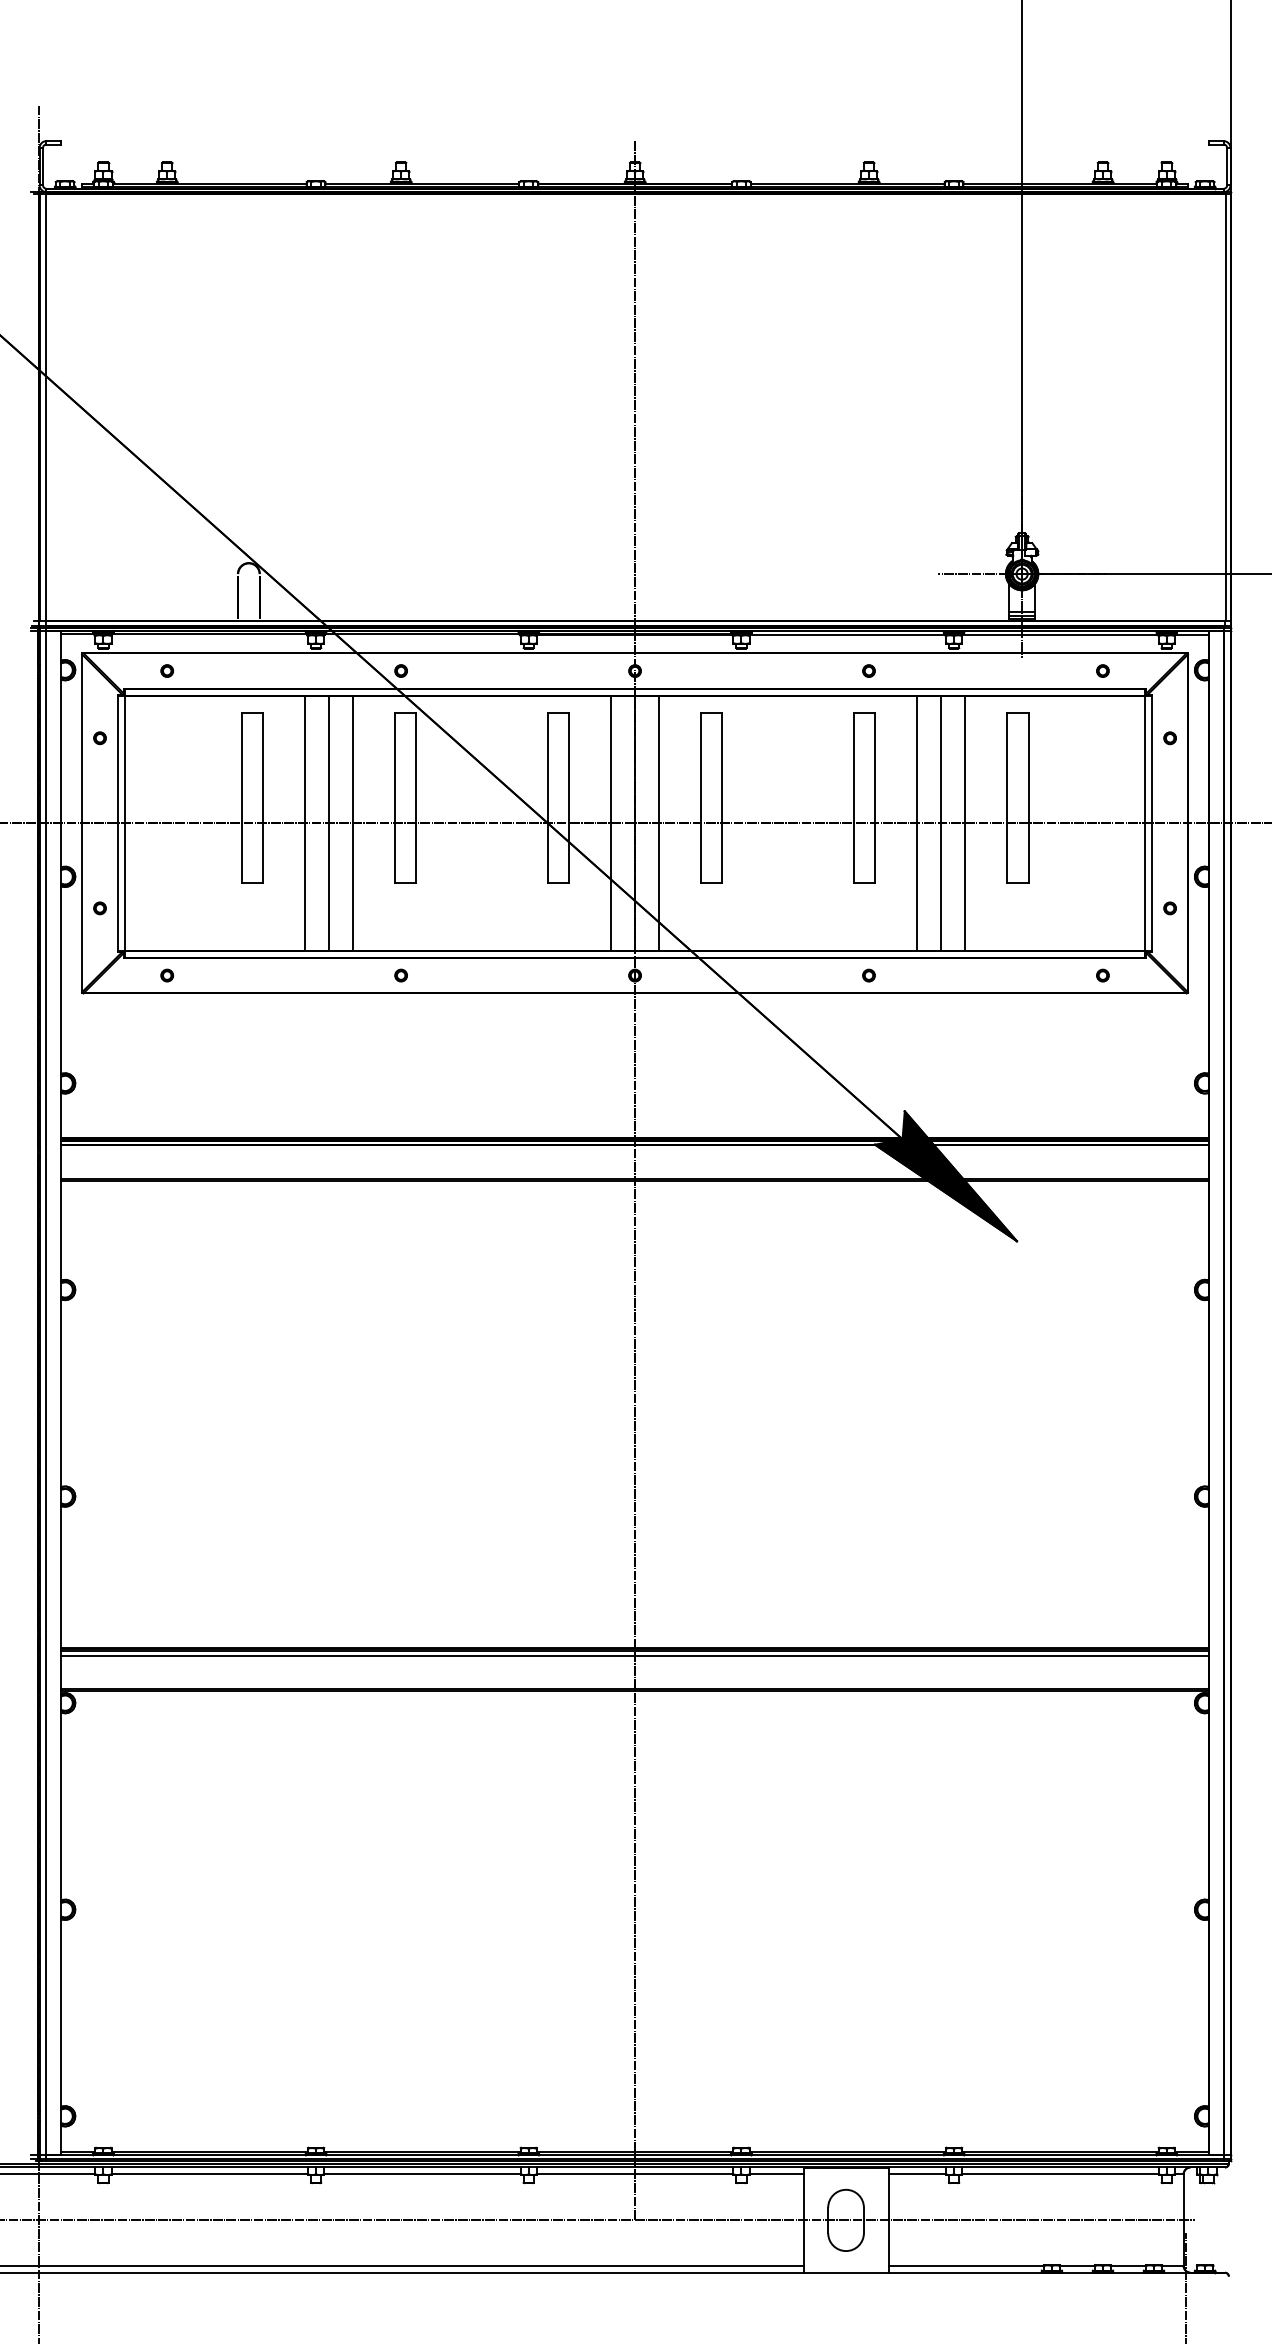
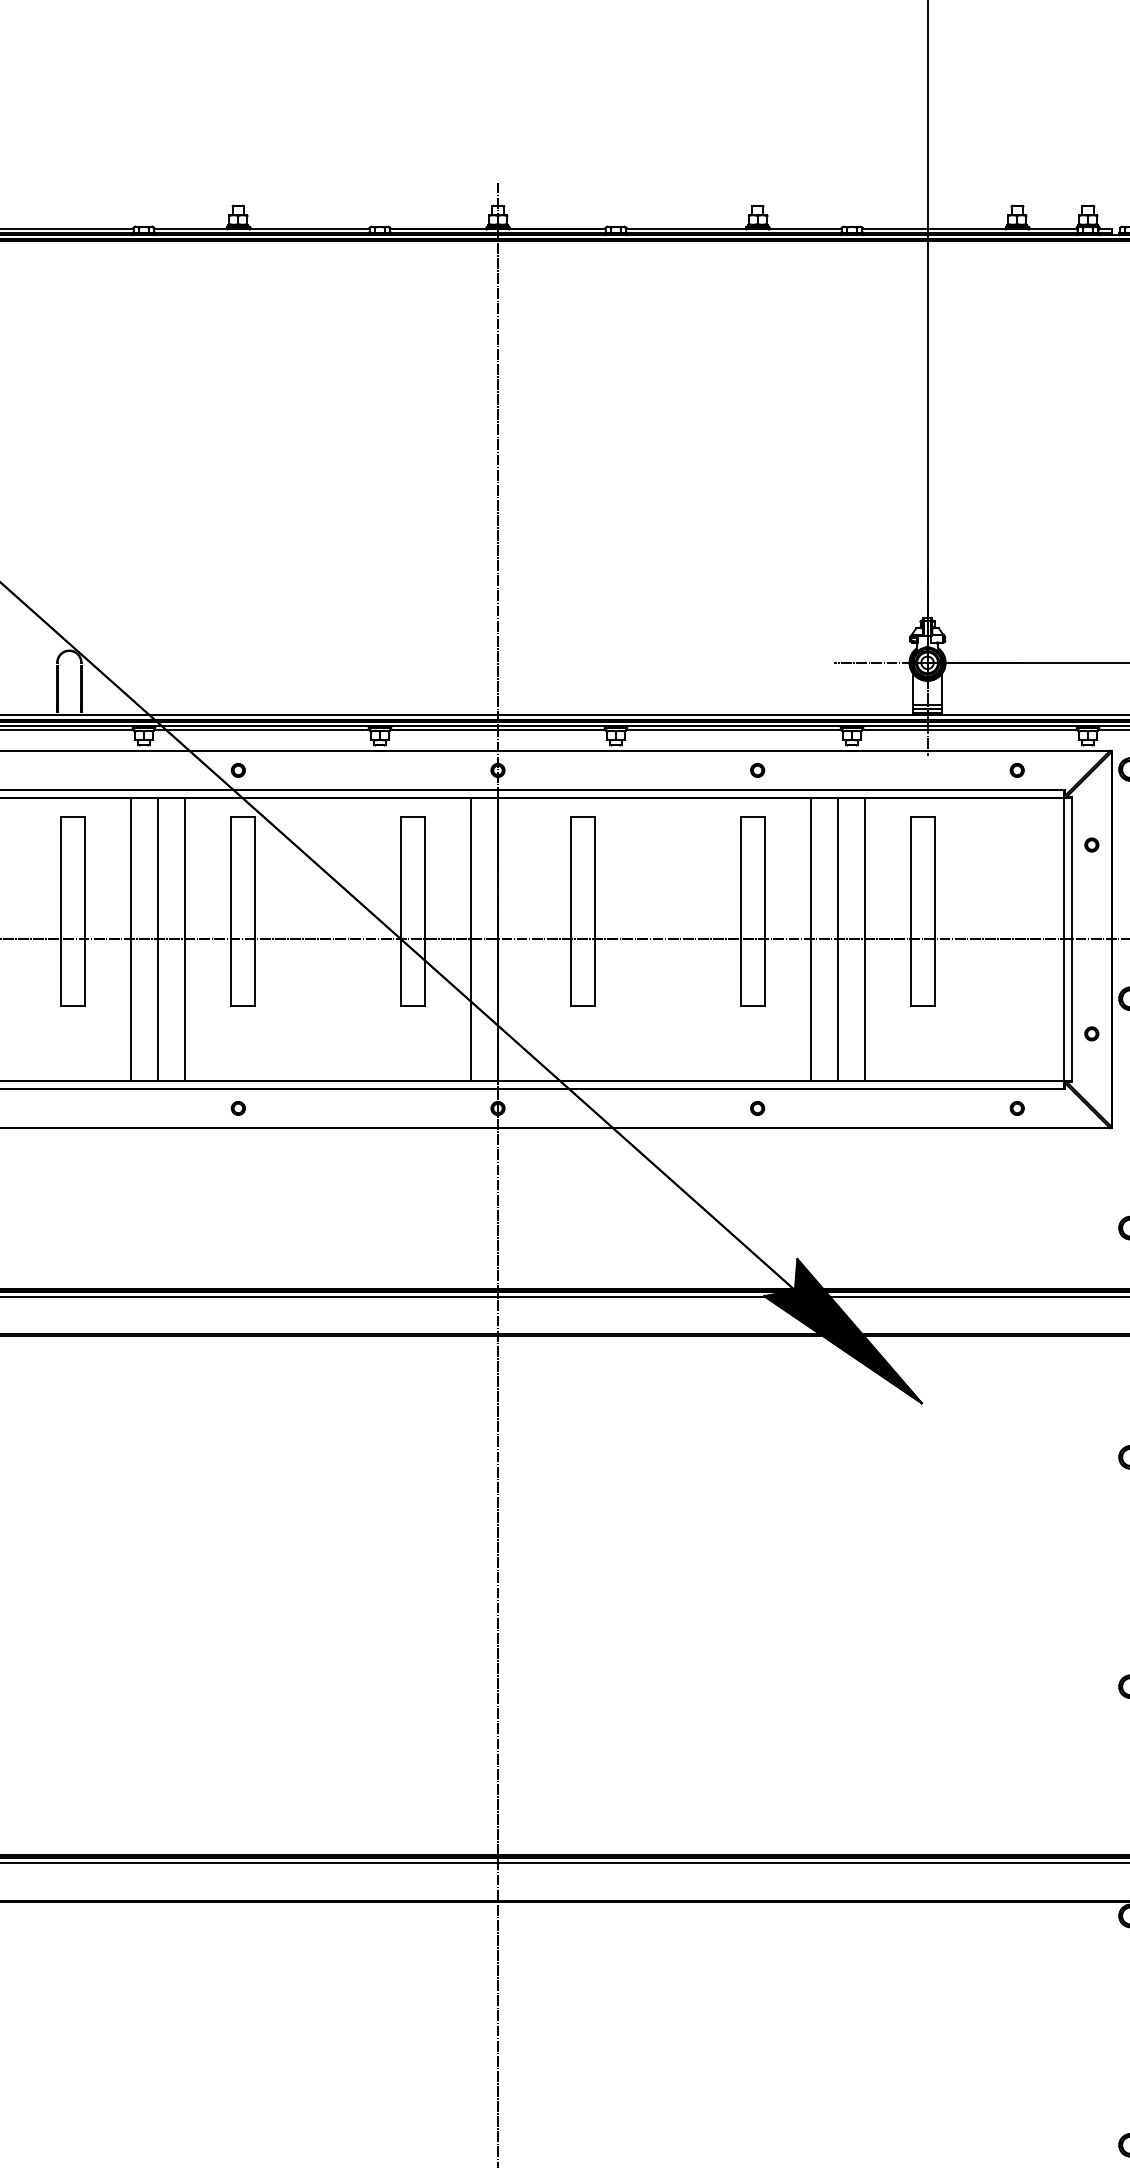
line: (659, 822) -> (525, 938), removed

